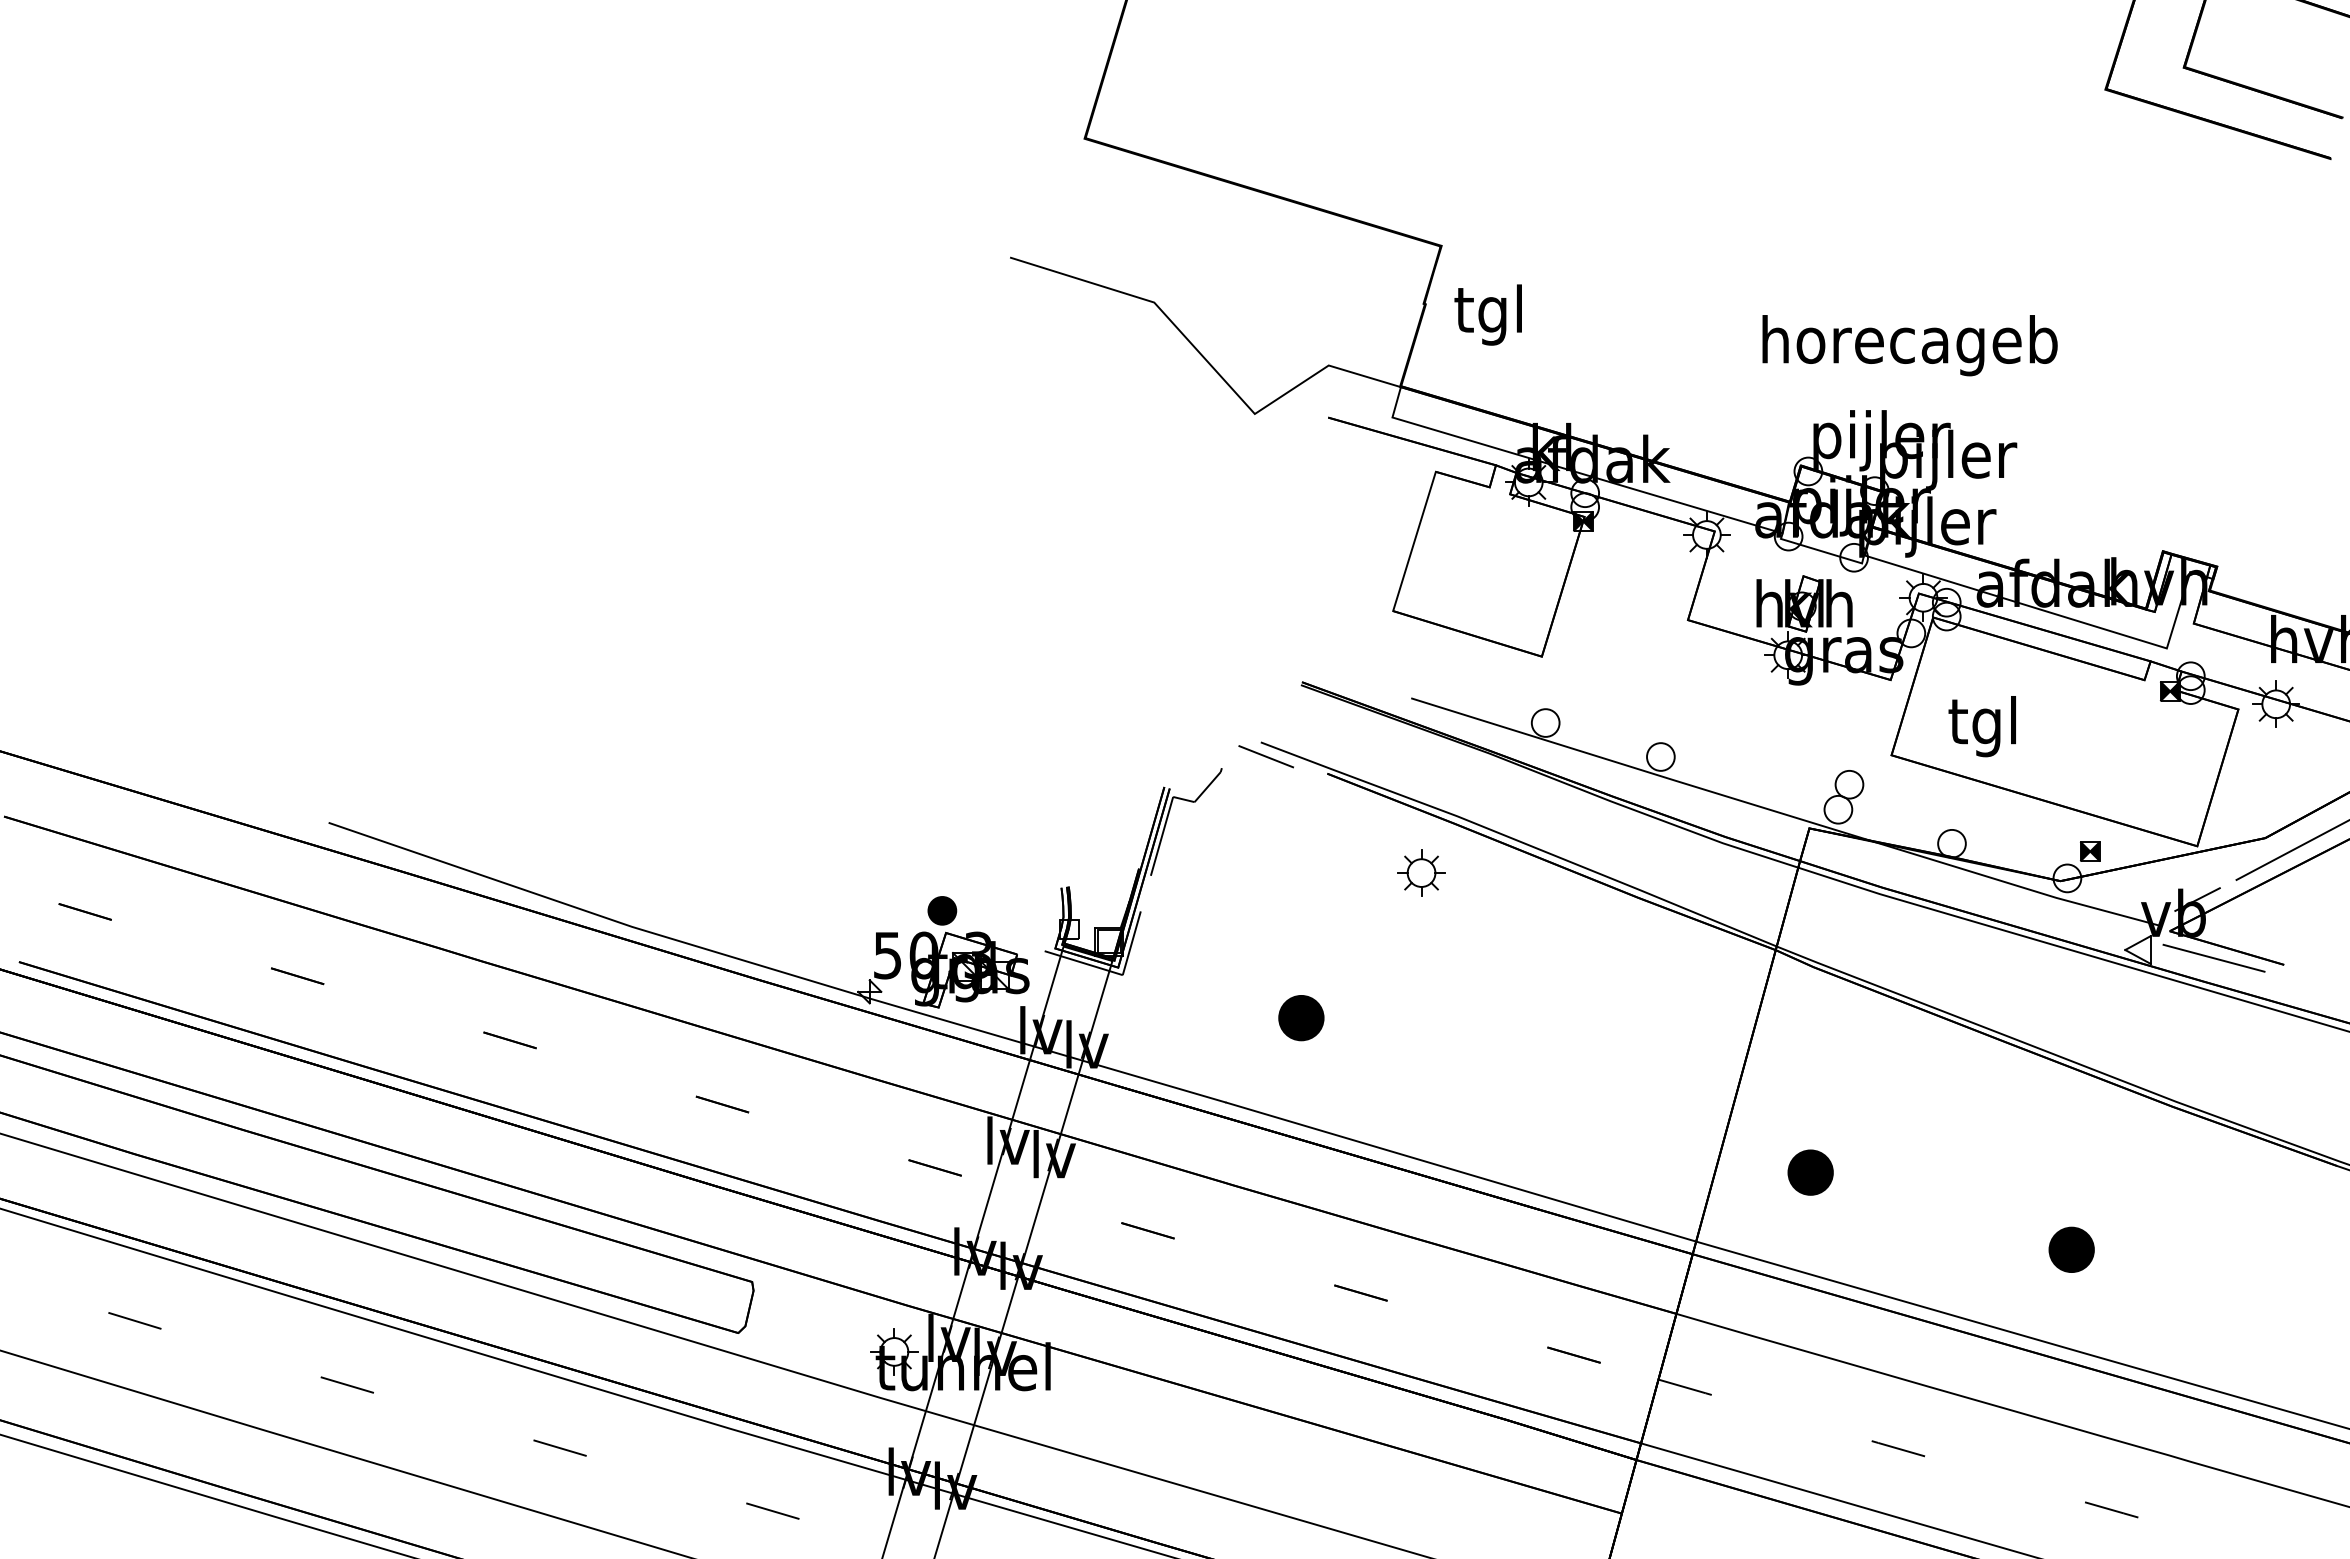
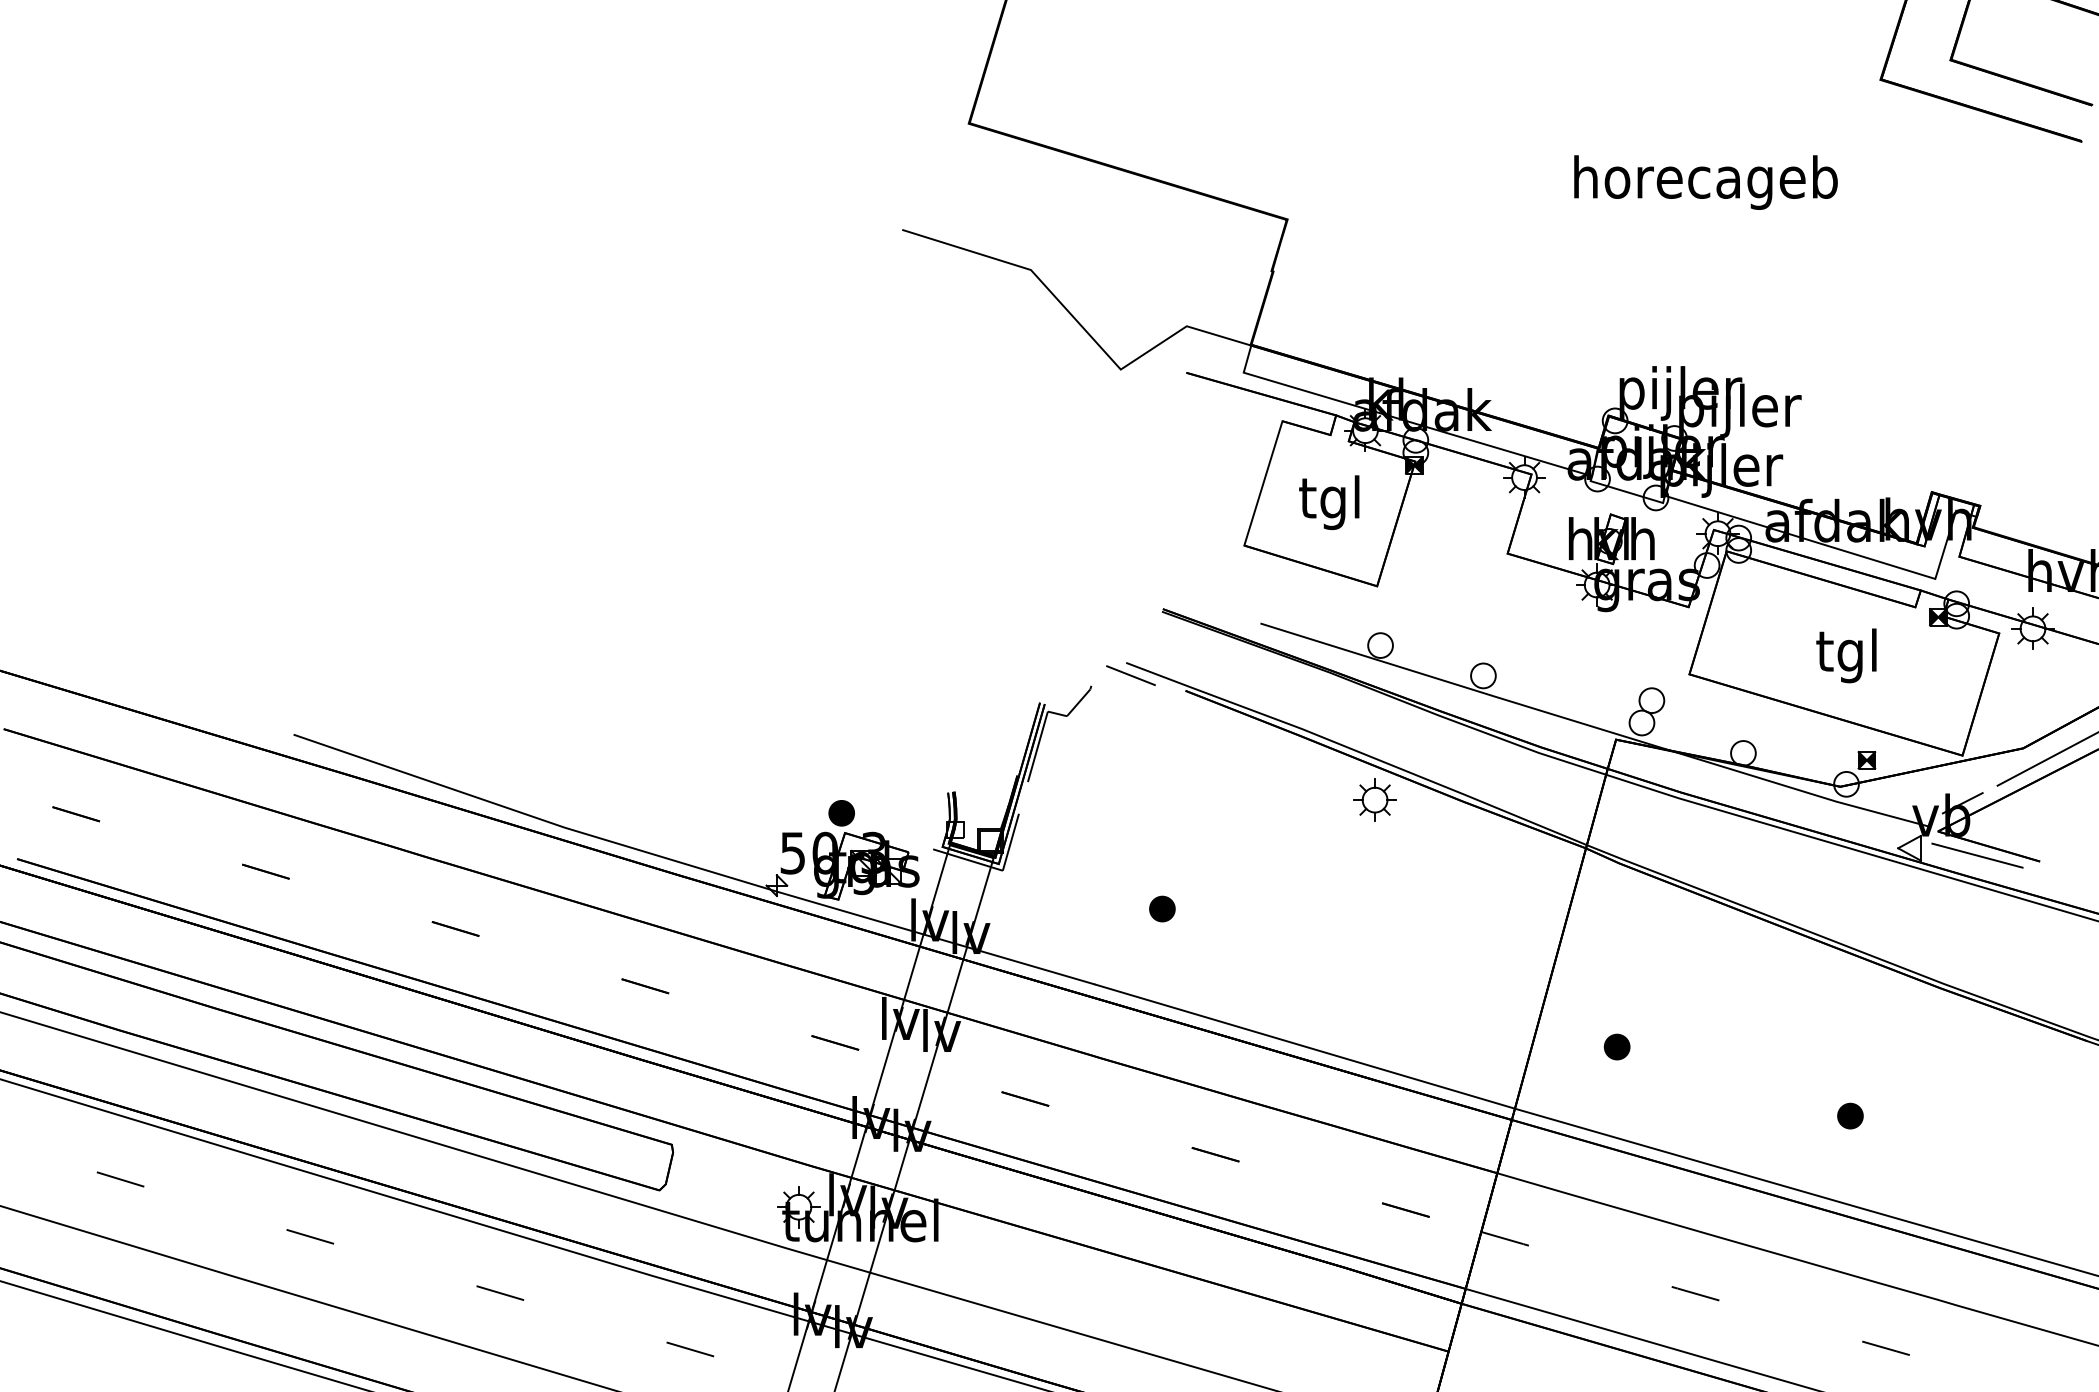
text: (1487, 314) -> (1328, 502), moved
text: (1909, 345) -> (1705, 182), moved
text: (1981, 726) -> (1845, 655), moved
part: (1421, 872) -> (1375, 799), moved
part: (1301, 1017) -> (1162, 908), size x0.62
part: (1810, 1172) -> (1617, 1046), size x0.62
part: (2071, 1249) -> (1850, 1115), size x0.62

